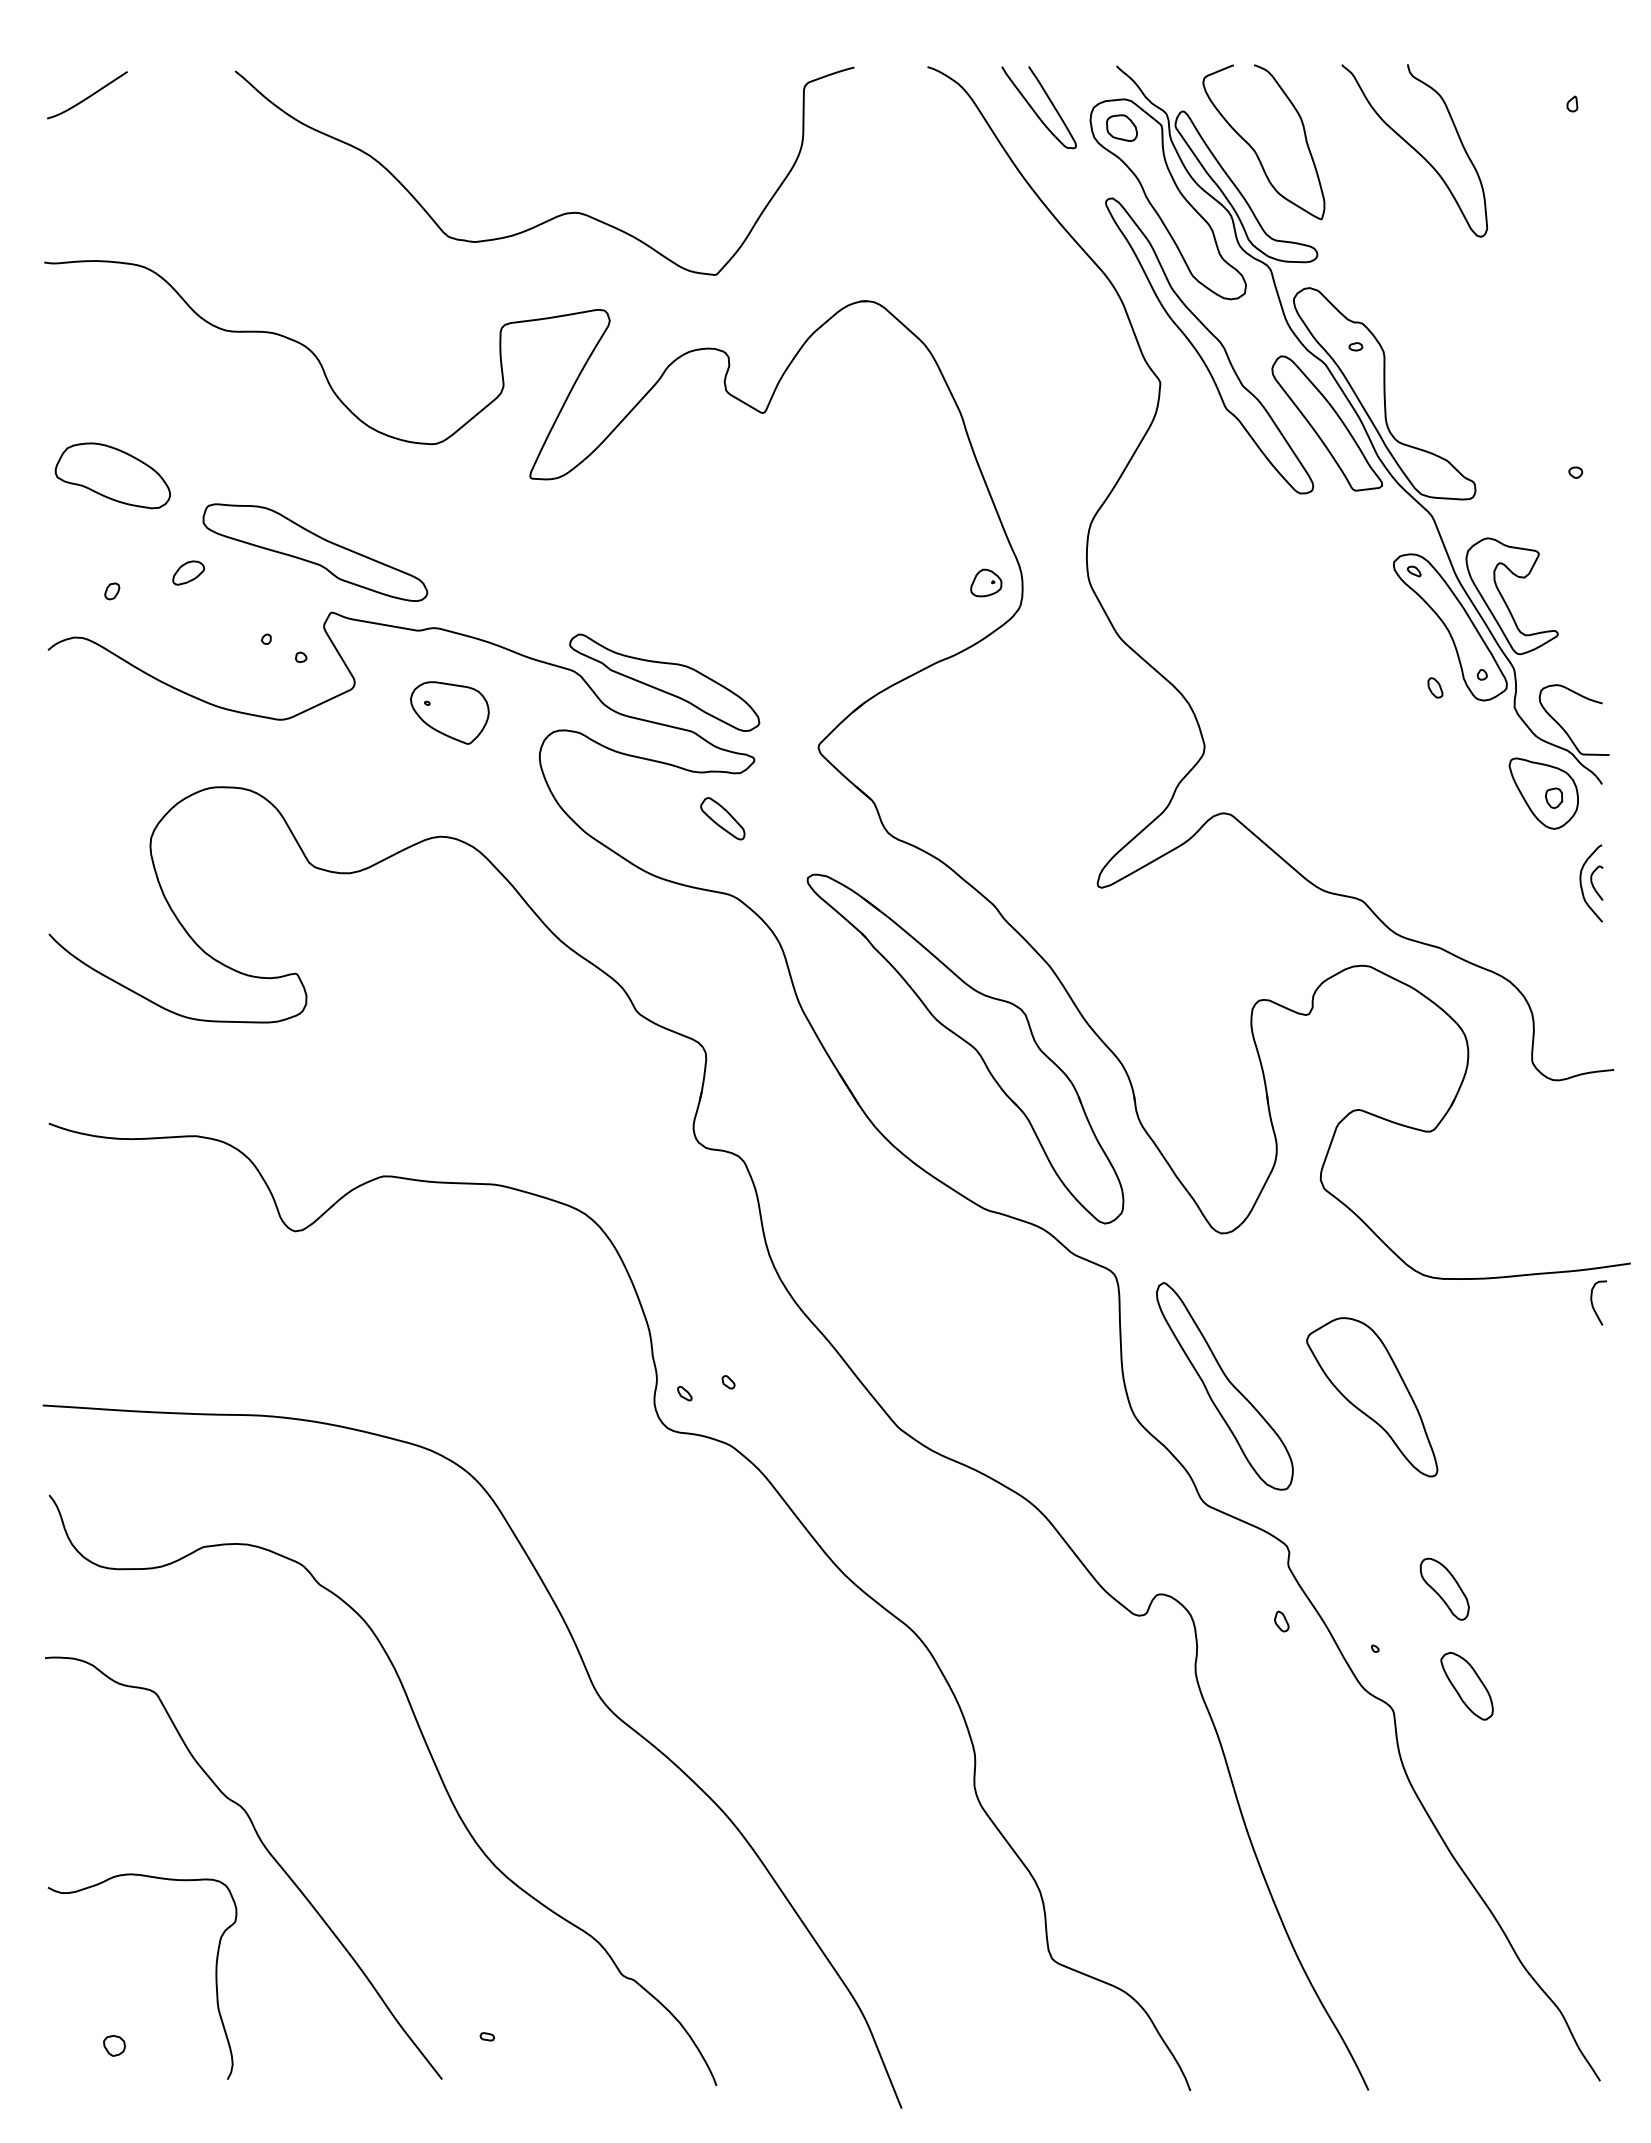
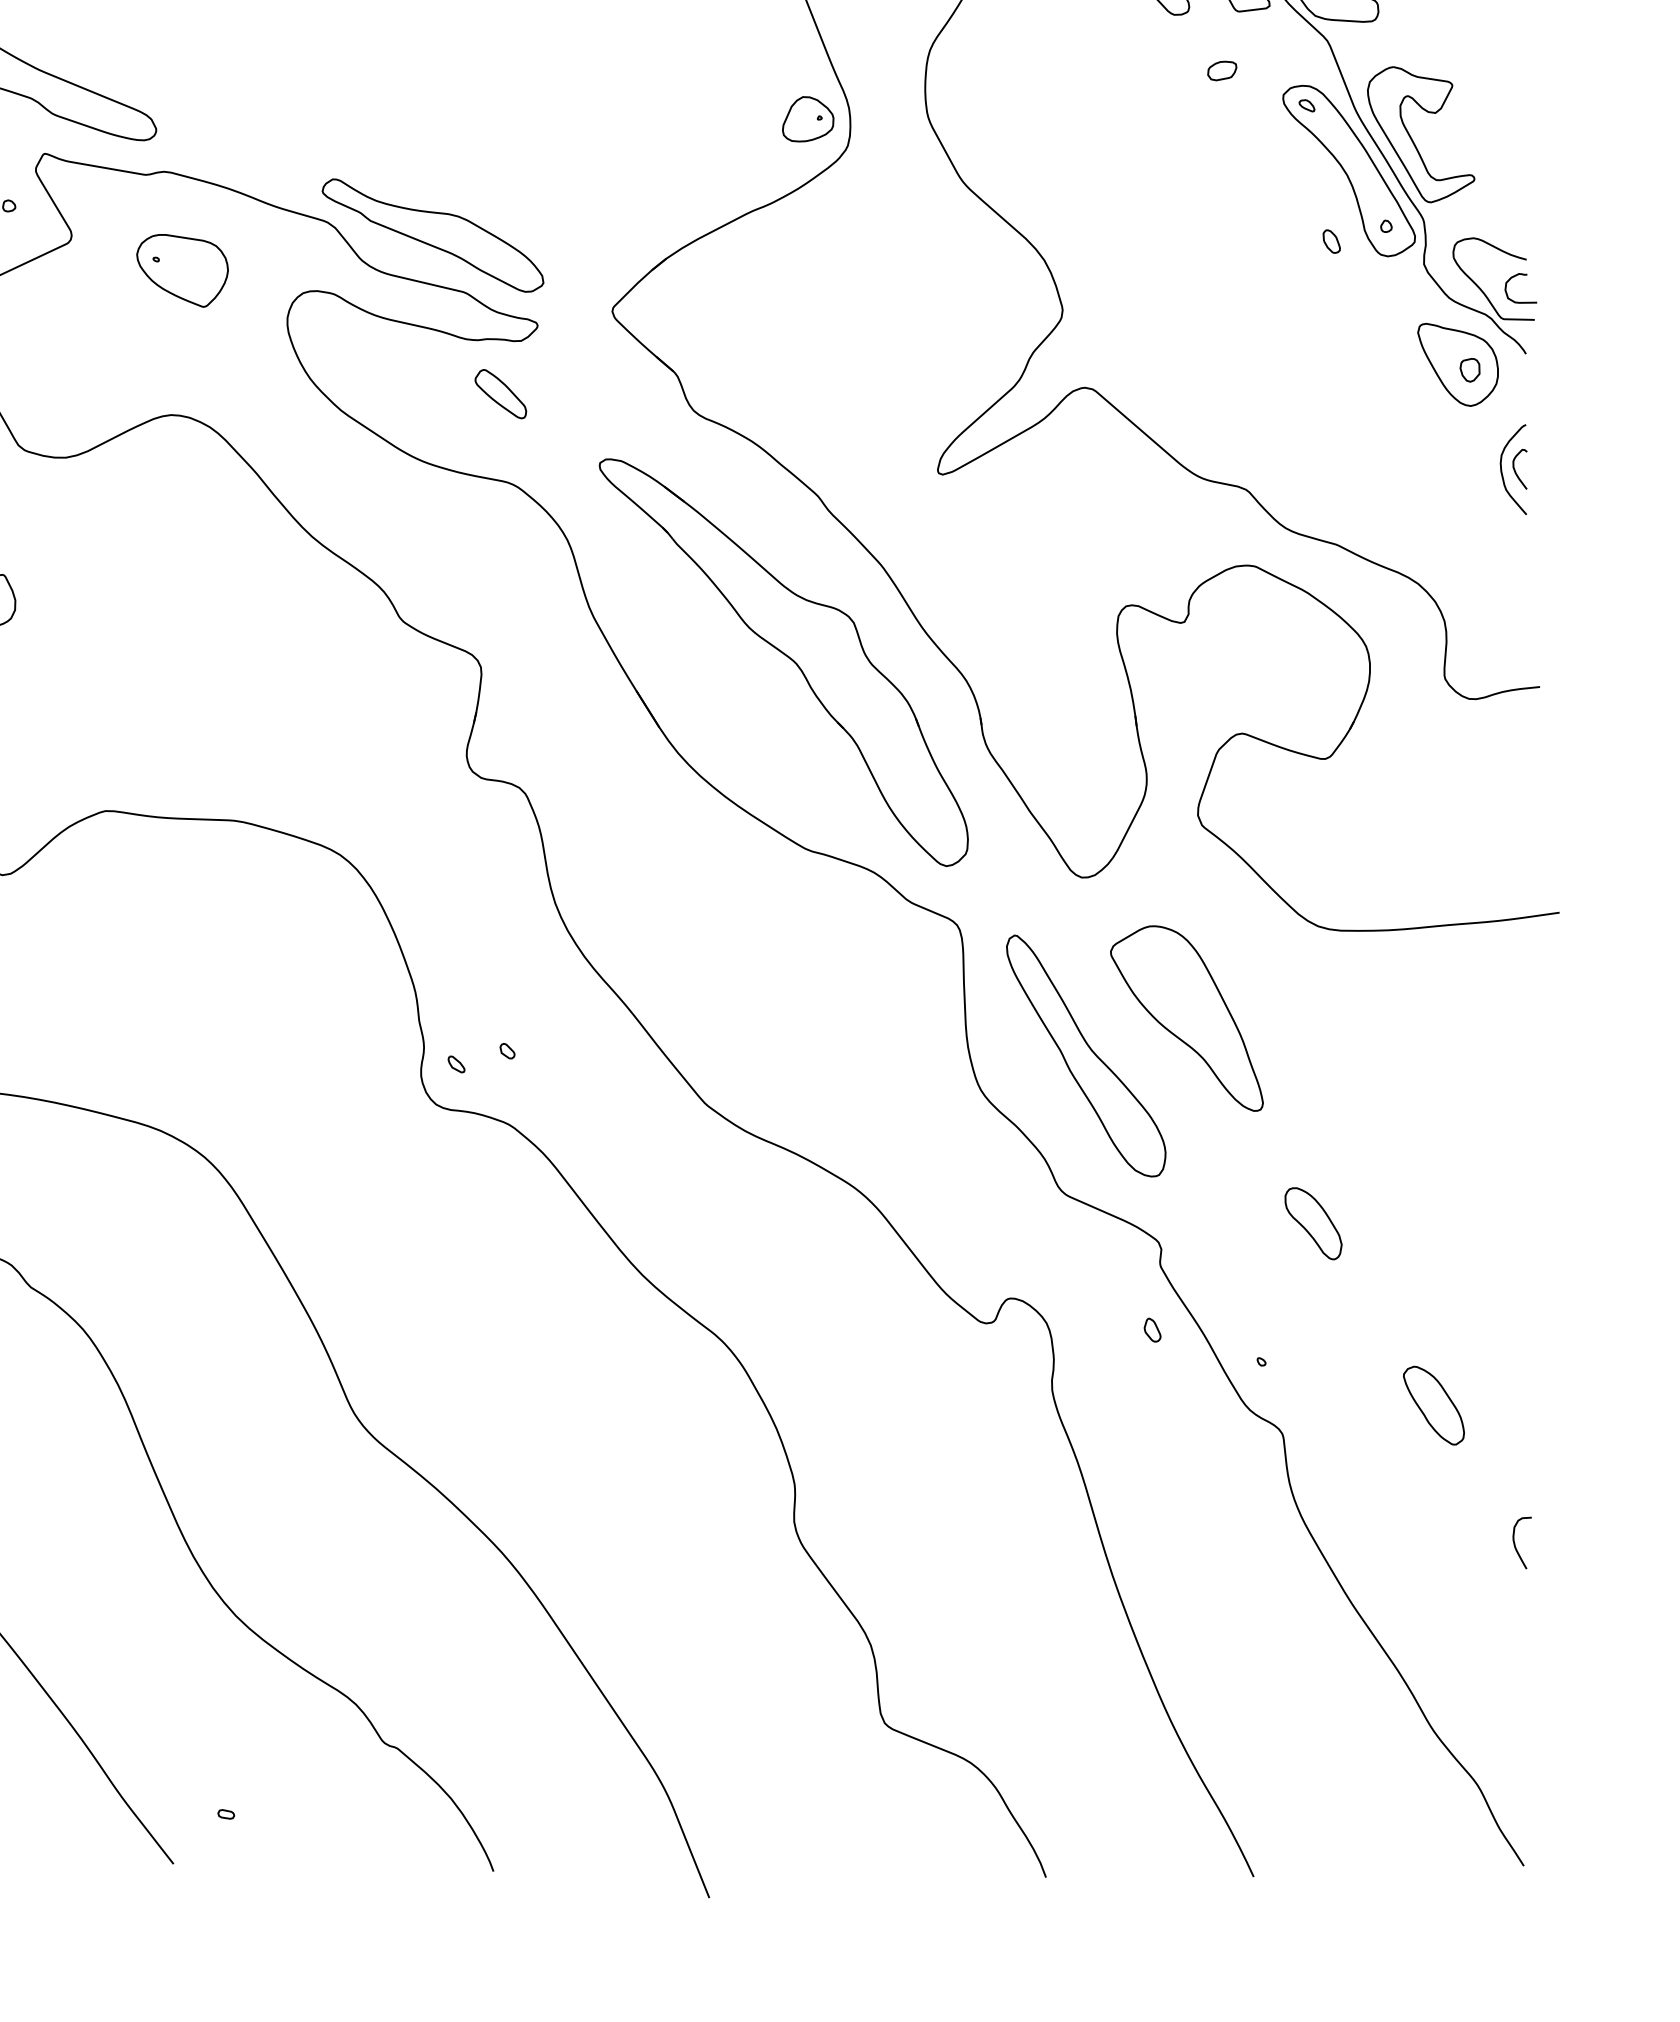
part: (1341, 541) -> (1222, 70), added
part: (985, 582) -> (807, 118), size x1.43
curve: (1592, 718) -> (1514, 277), added
curve: (1593, 1304) -> (1516, 1544), moved
part: (1372, 1397) -> (1187, 1018), moved
part: (1444, 1588) -> (1313, 1222), moved
part: (1466, 1686) -> (1433, 1405), moved

